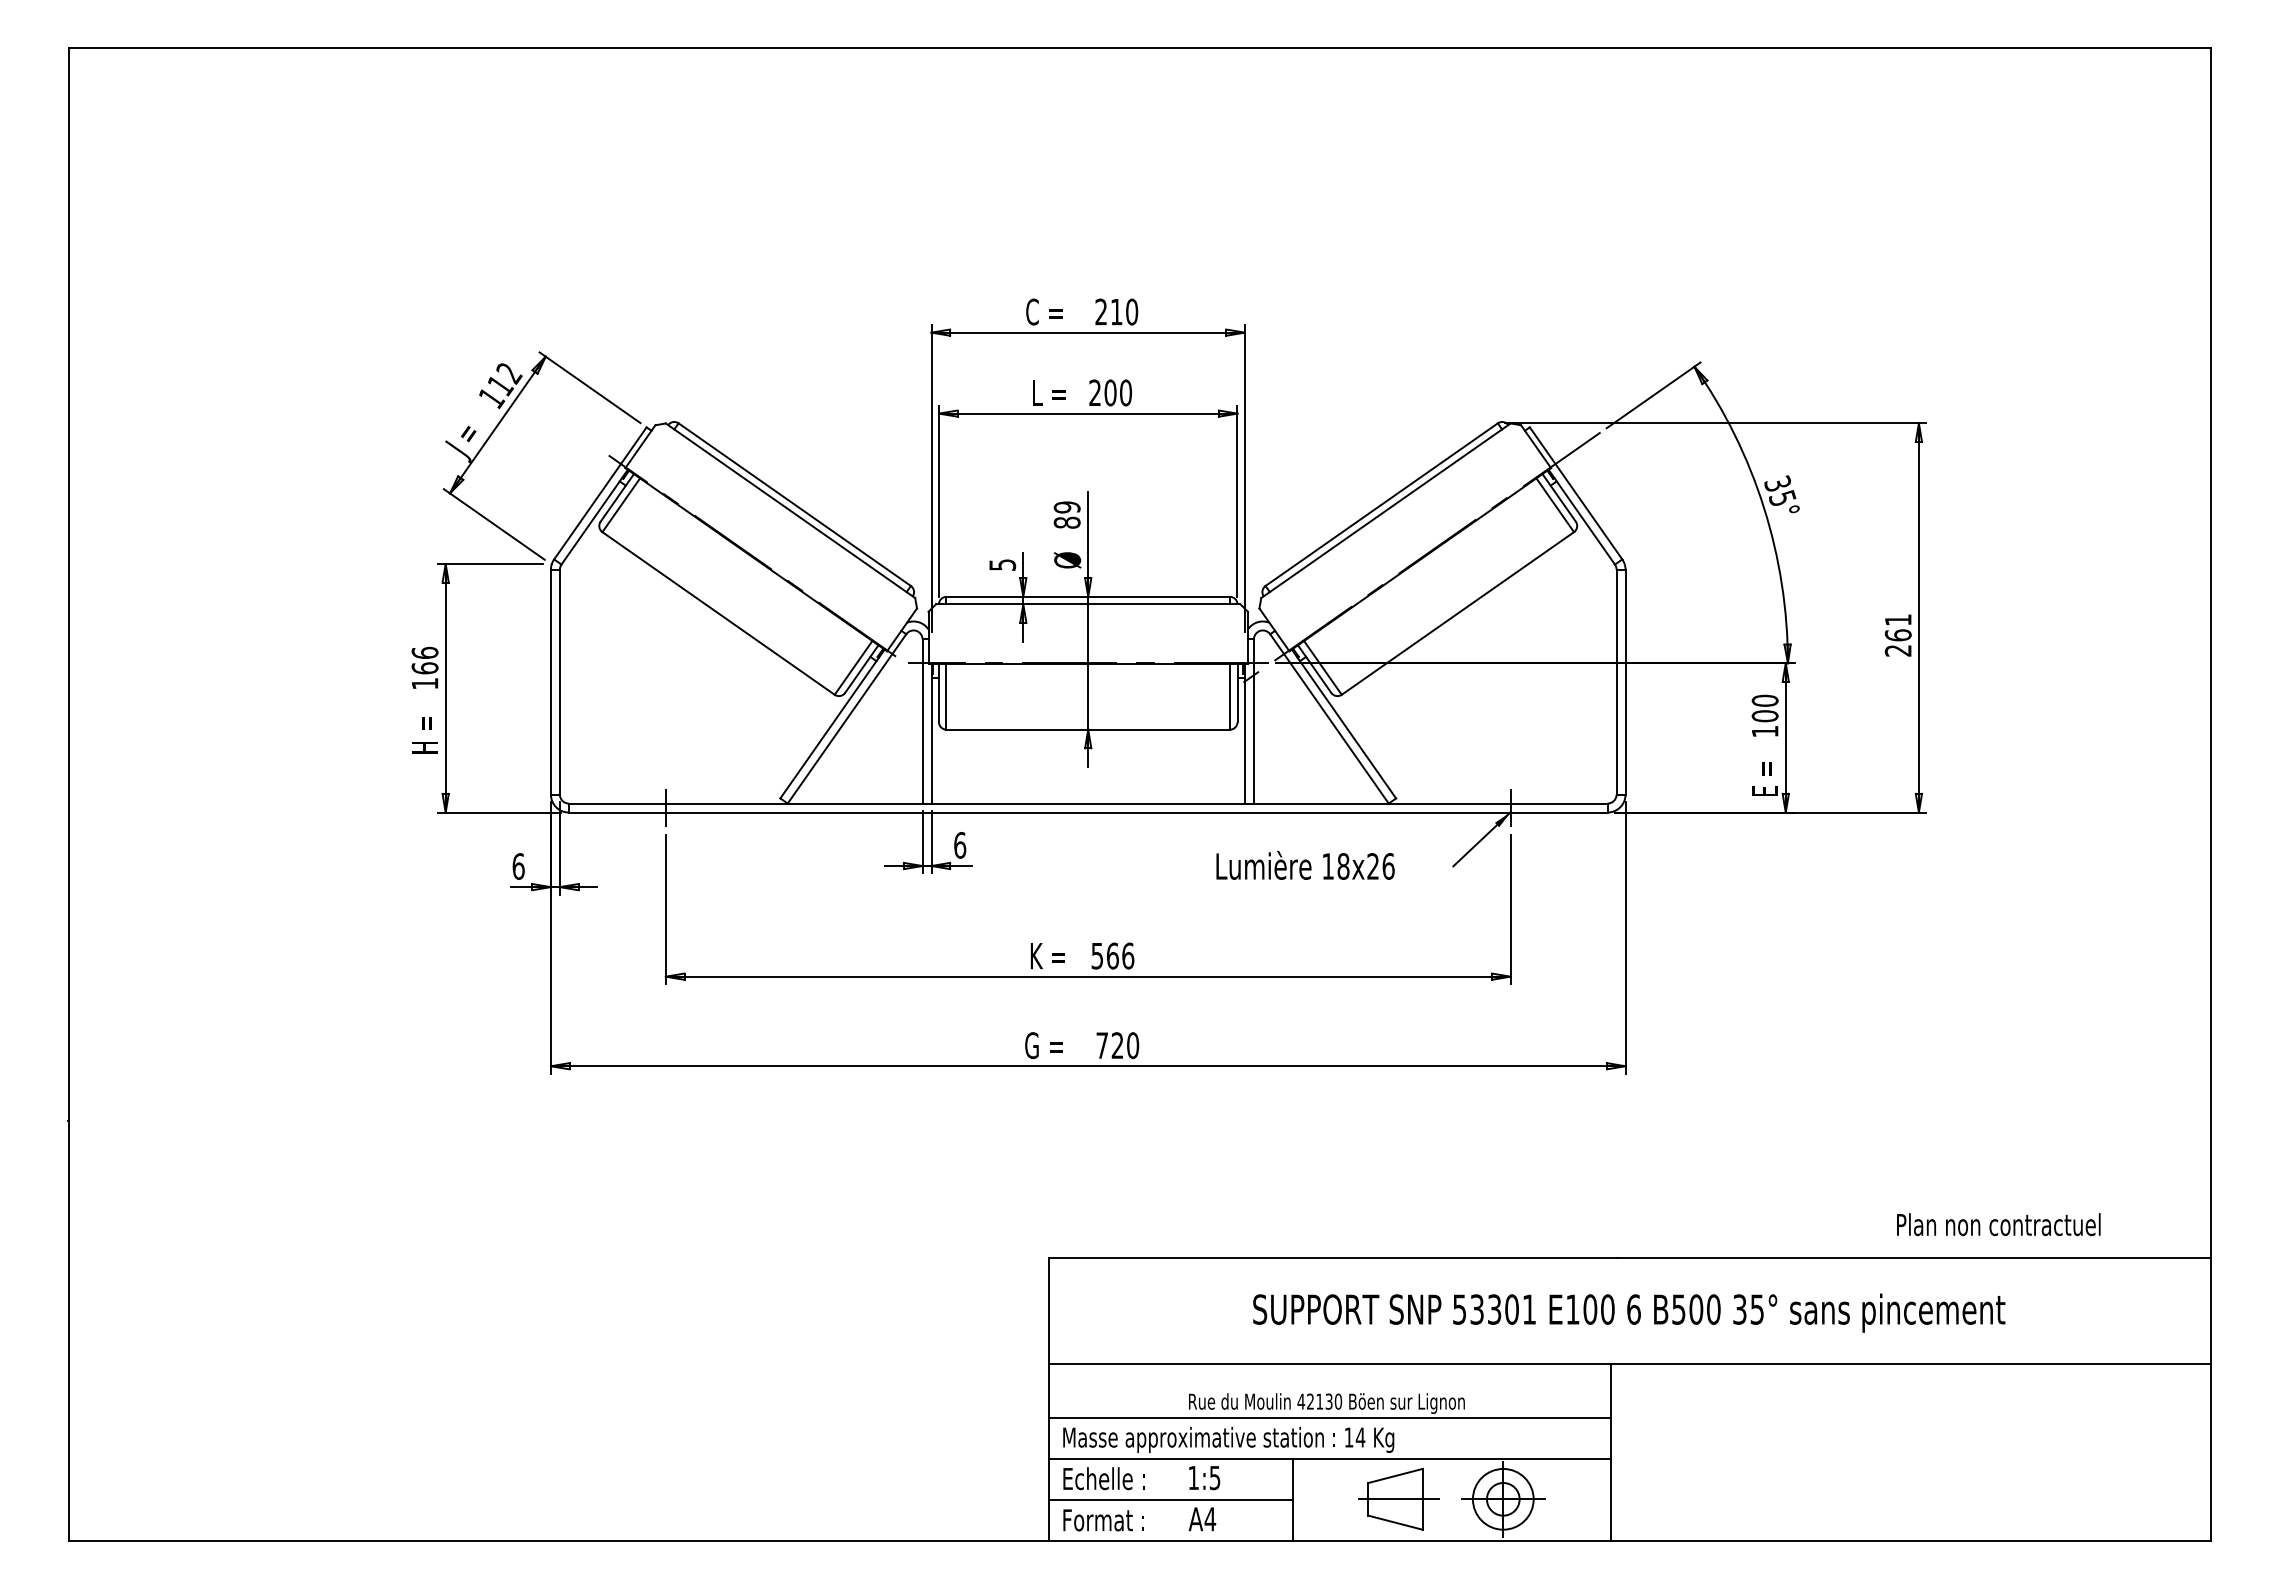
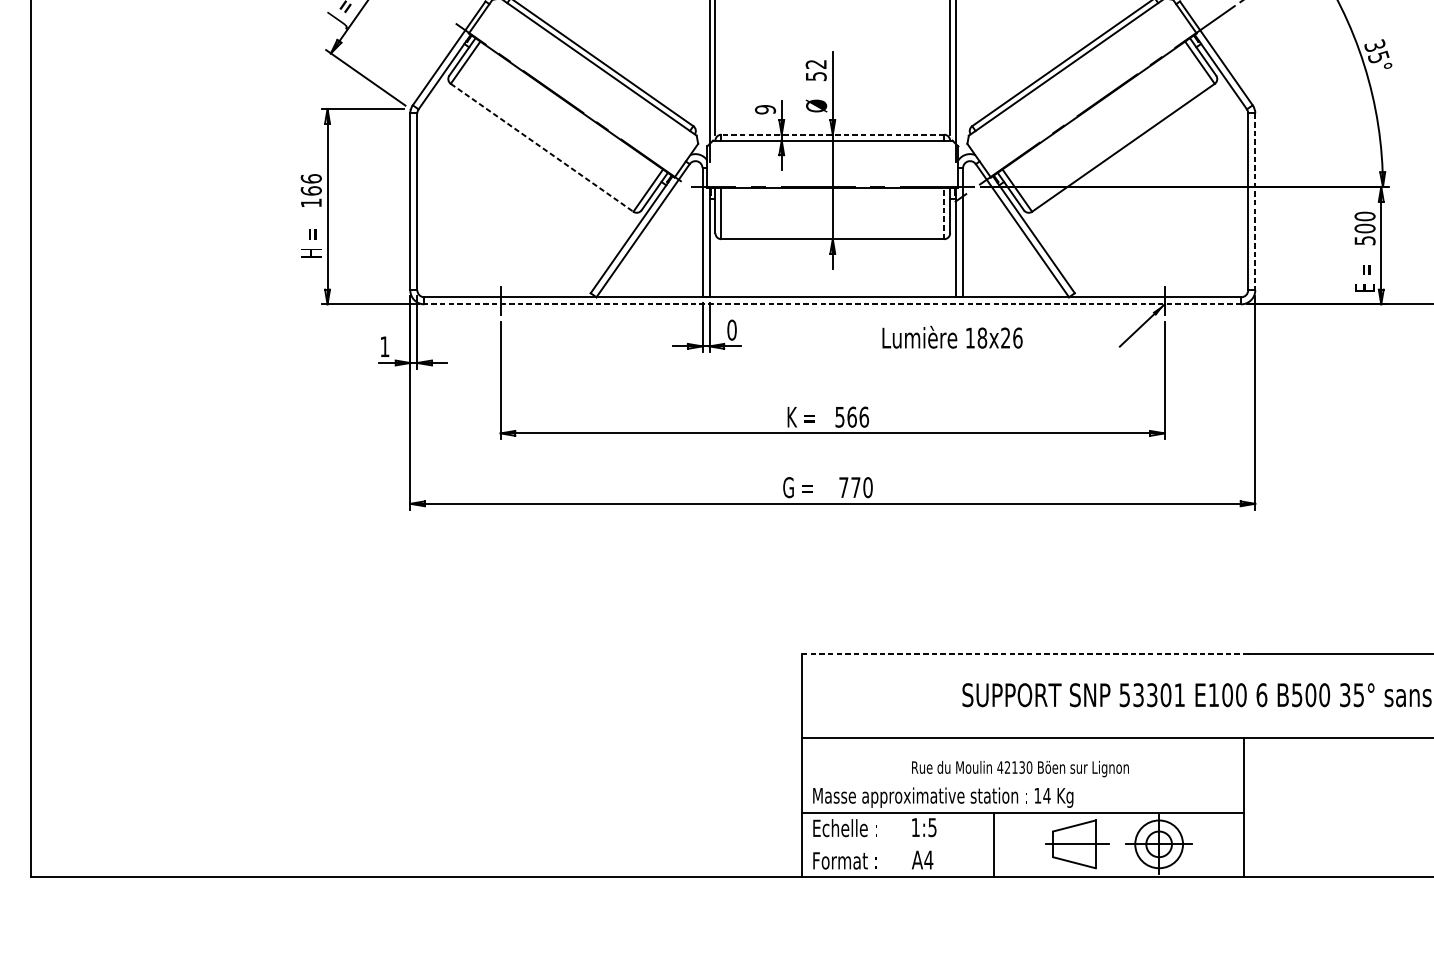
text: (1066, 514) -> (815, 69), 89 -> 52
text: (1002, 565) -> (765, 110), 5 -> 9
line: (1088, 596) -> (832, 134), solid -> dashed
line: (718, 613) -> (542, 147), solid -> dashed
line: (1625, 682) -> (1255, 202), solid -> dashed
line: (1230, 696) -> (944, 213), solid -> dashed
text: (1765, 731) -> (1365, 240), 100 -> 500
line: (1087, 812) -> (832, 304), solid -> dashed
text: (960, 845) -> (732, 330), 6 -> 0
text: (1305, 865) -> (952, 337), moved
text: (518, 866) -> (384, 346), 6 -> 1
text: (1117, 1045) -> (855, 487), 720 -> 770
line: (1333, 1257) -> (1025, 654), solid -> dashed
line: (1330, 1418) -> (1023, 780), removed
line: (1170, 1500) -> (897, 845), removed

